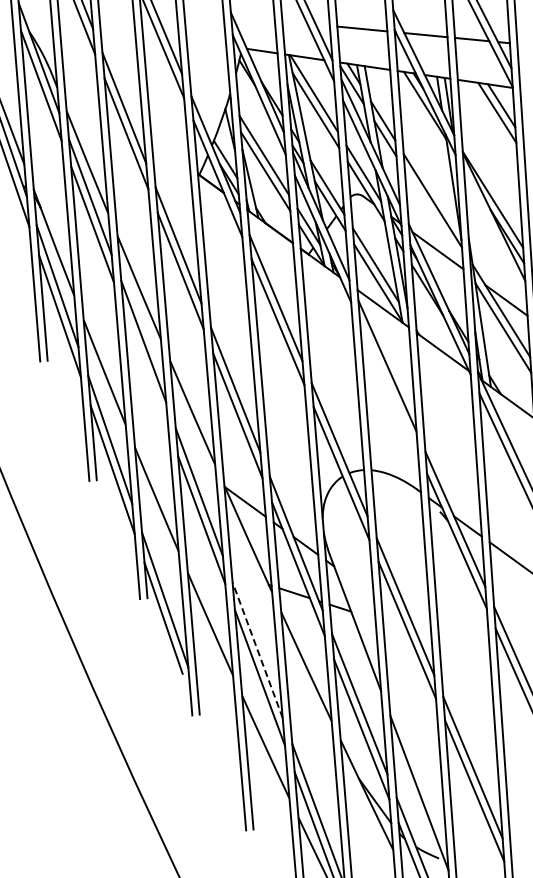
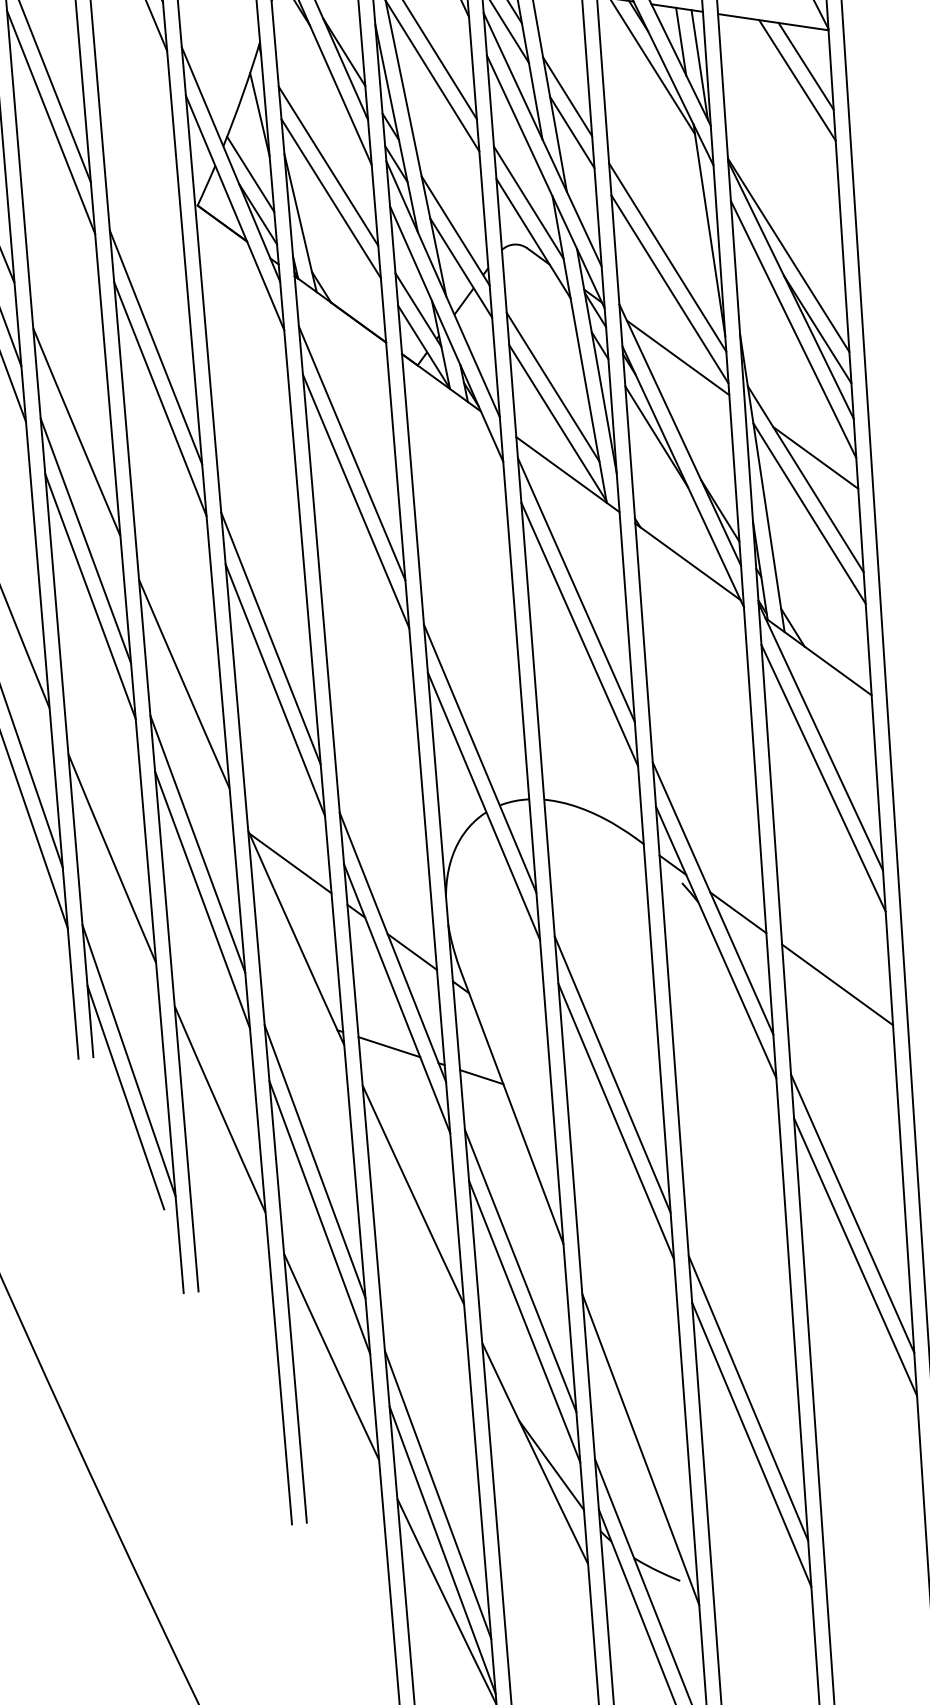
line: (433, 216) -> (668, 289), added
line: (495, 236) -> (793, 329), added
line: (145, 369) -> (89, 596), added
line: (389, 387) -> (580, 633), added
line: (257, 649) -> (314, 1160), dashed -> solid

